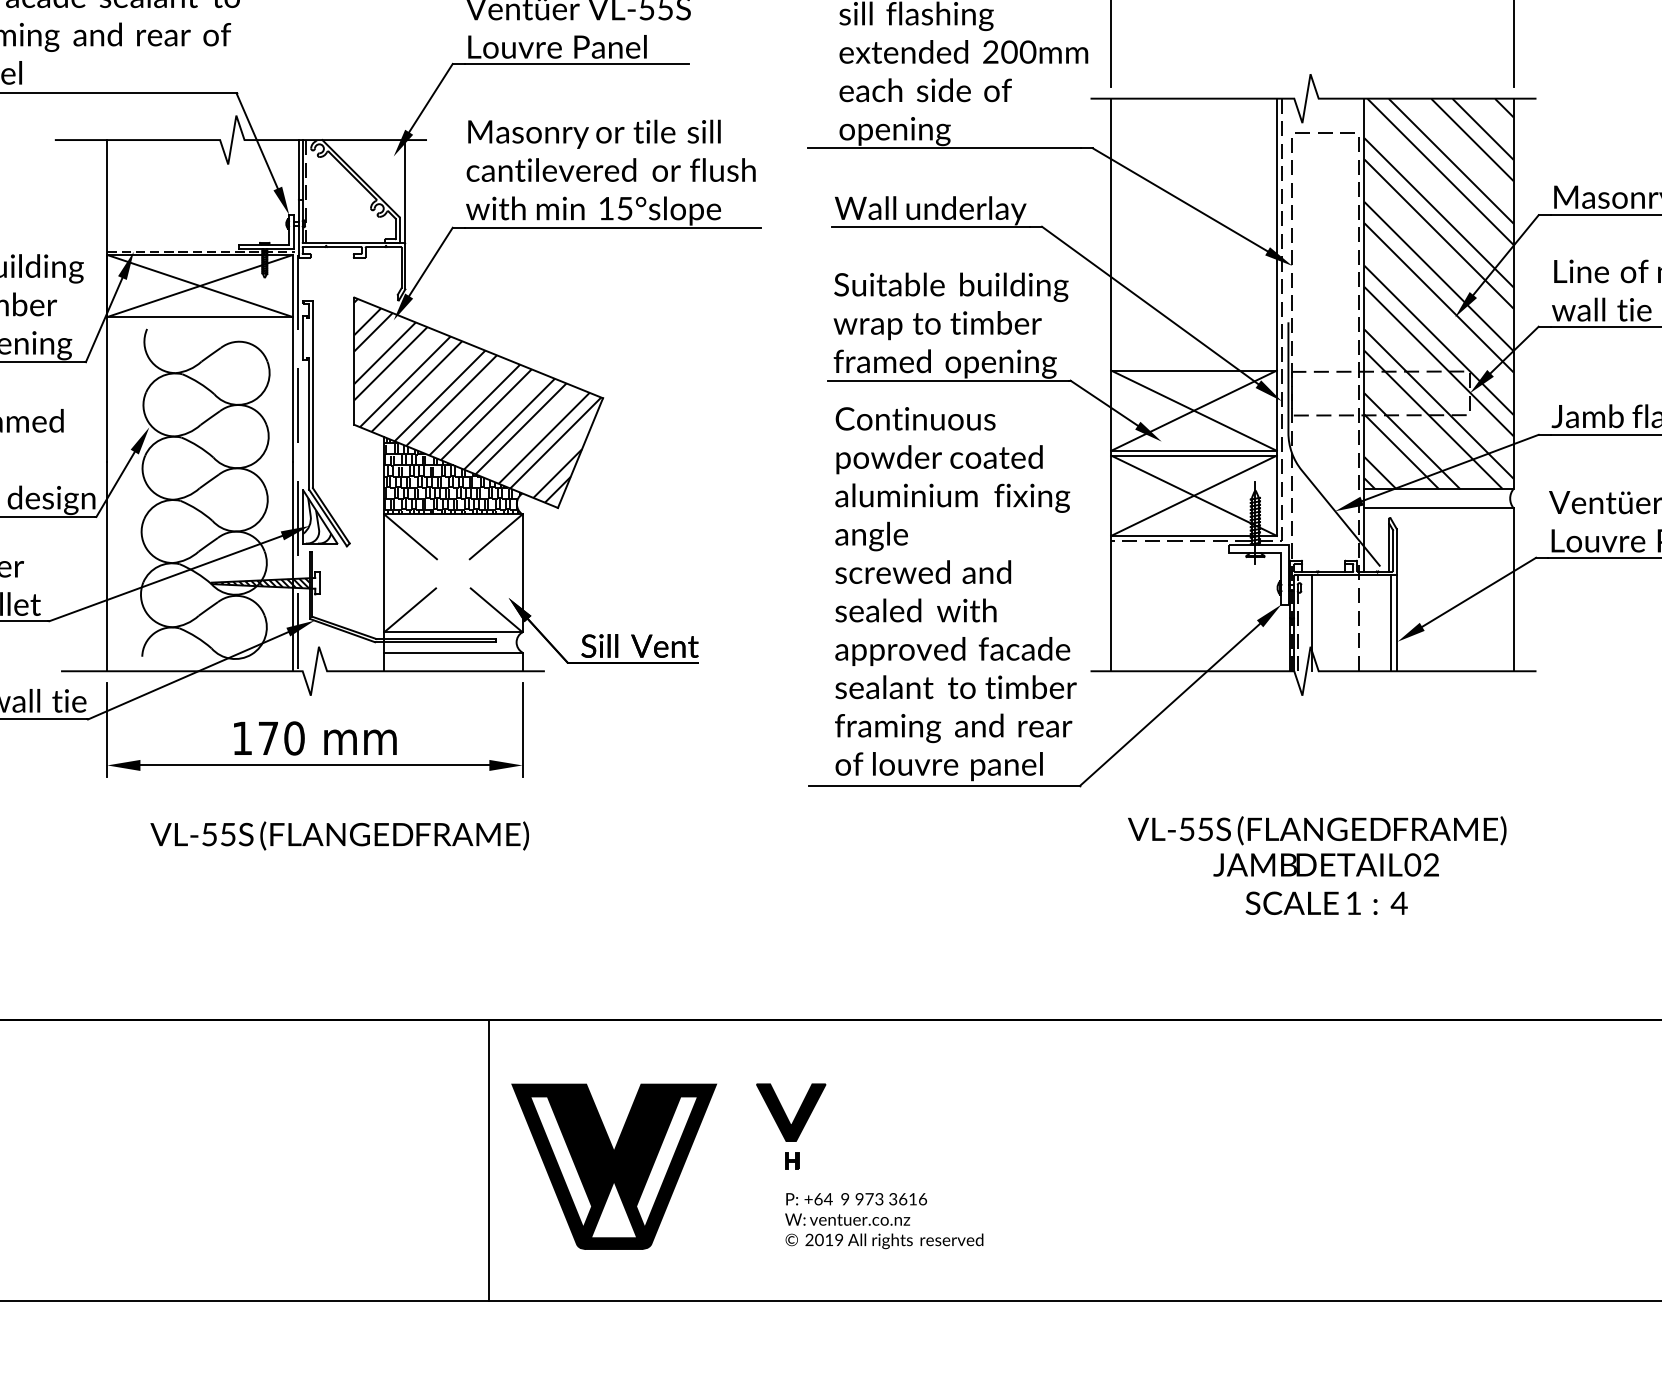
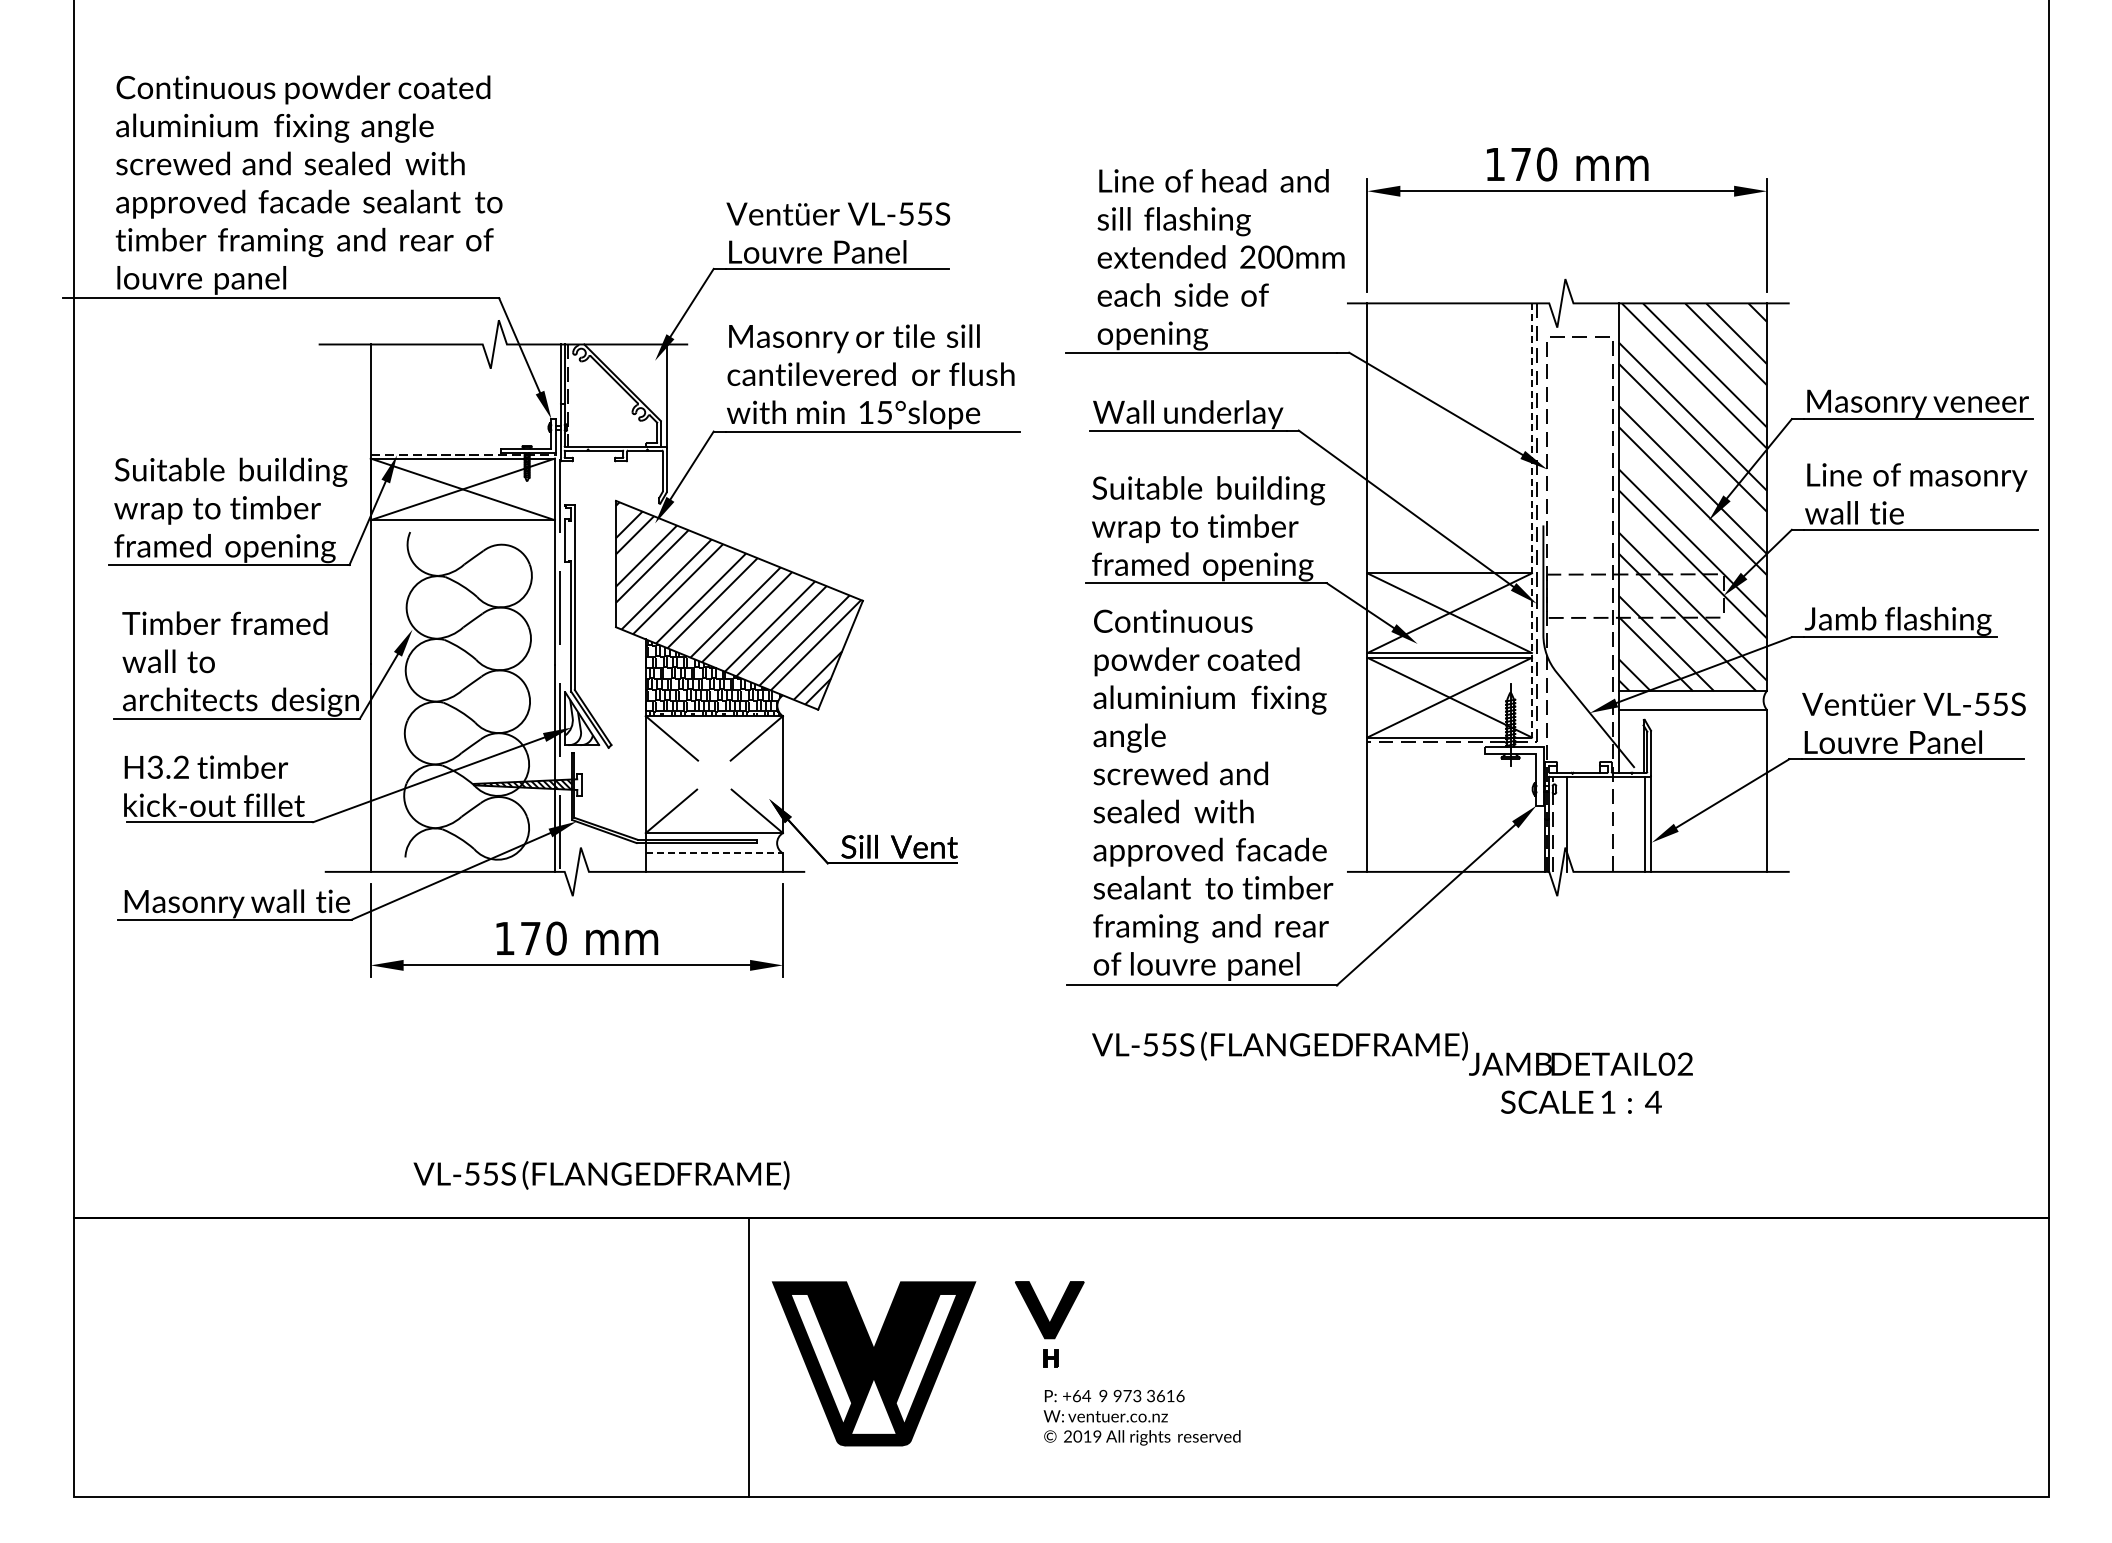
line: (1276, 317) -> (1531, 520), solid -> dashed
line: (453, 652) -> (714, 853), solid -> dashed
text: (1316, 830) -> (1279, 1045), moved
text: (339, 836) -> (601, 1175), moved

